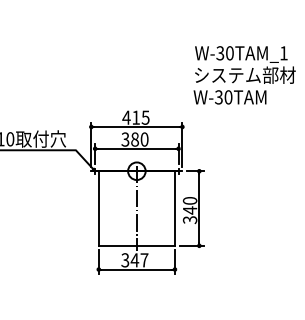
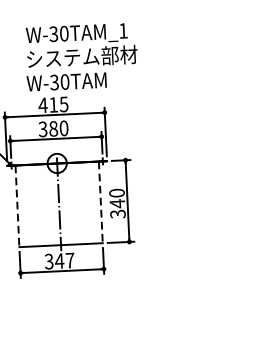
text: (244, 75) -> (81, 57), moved
line: (98, 209) -> (17, 207), solid -> dashed
line: (174, 209) -> (100, 203), solid -> dashed

